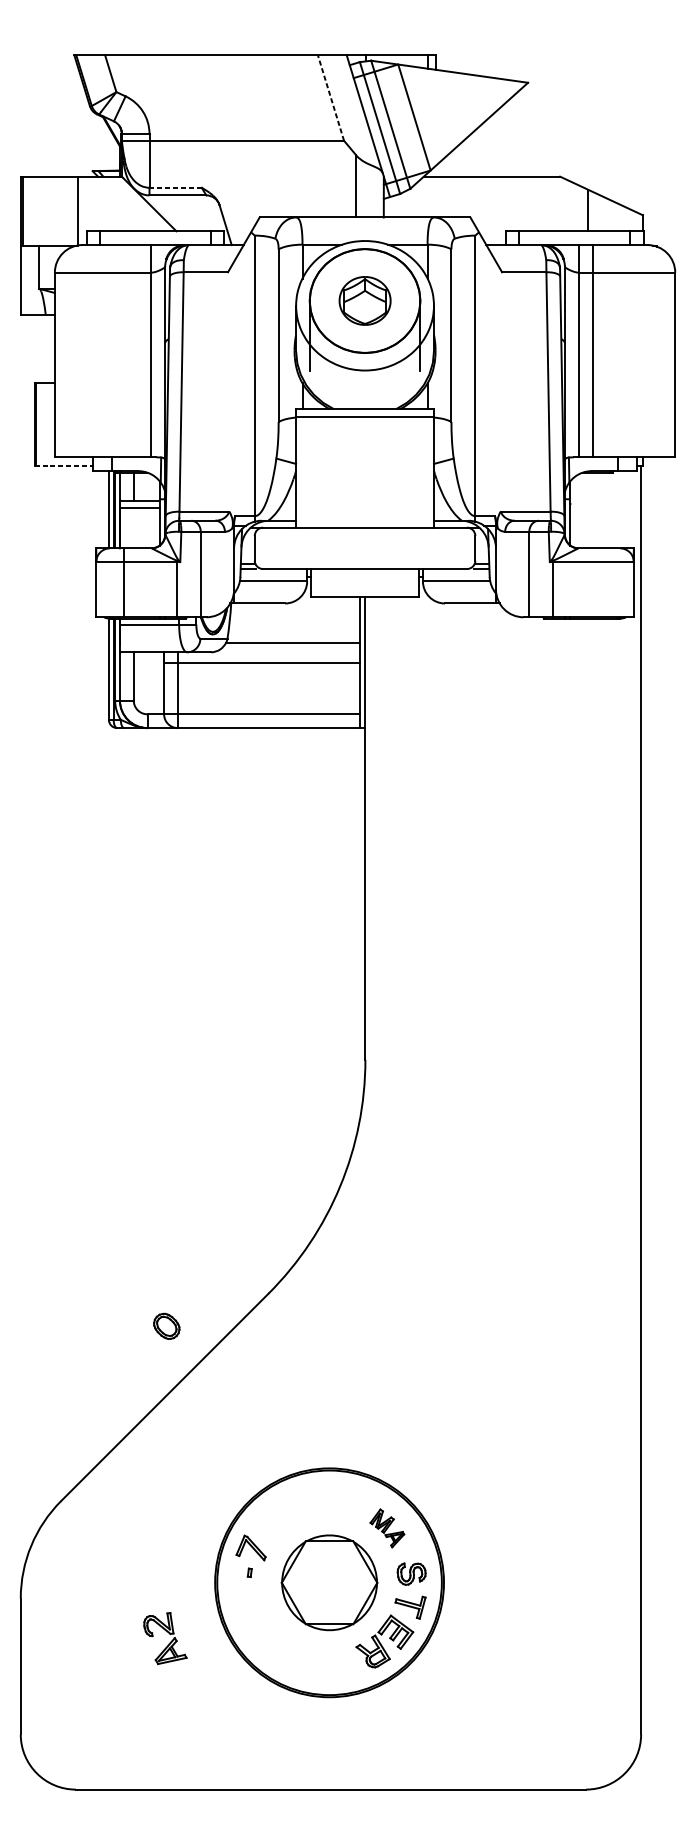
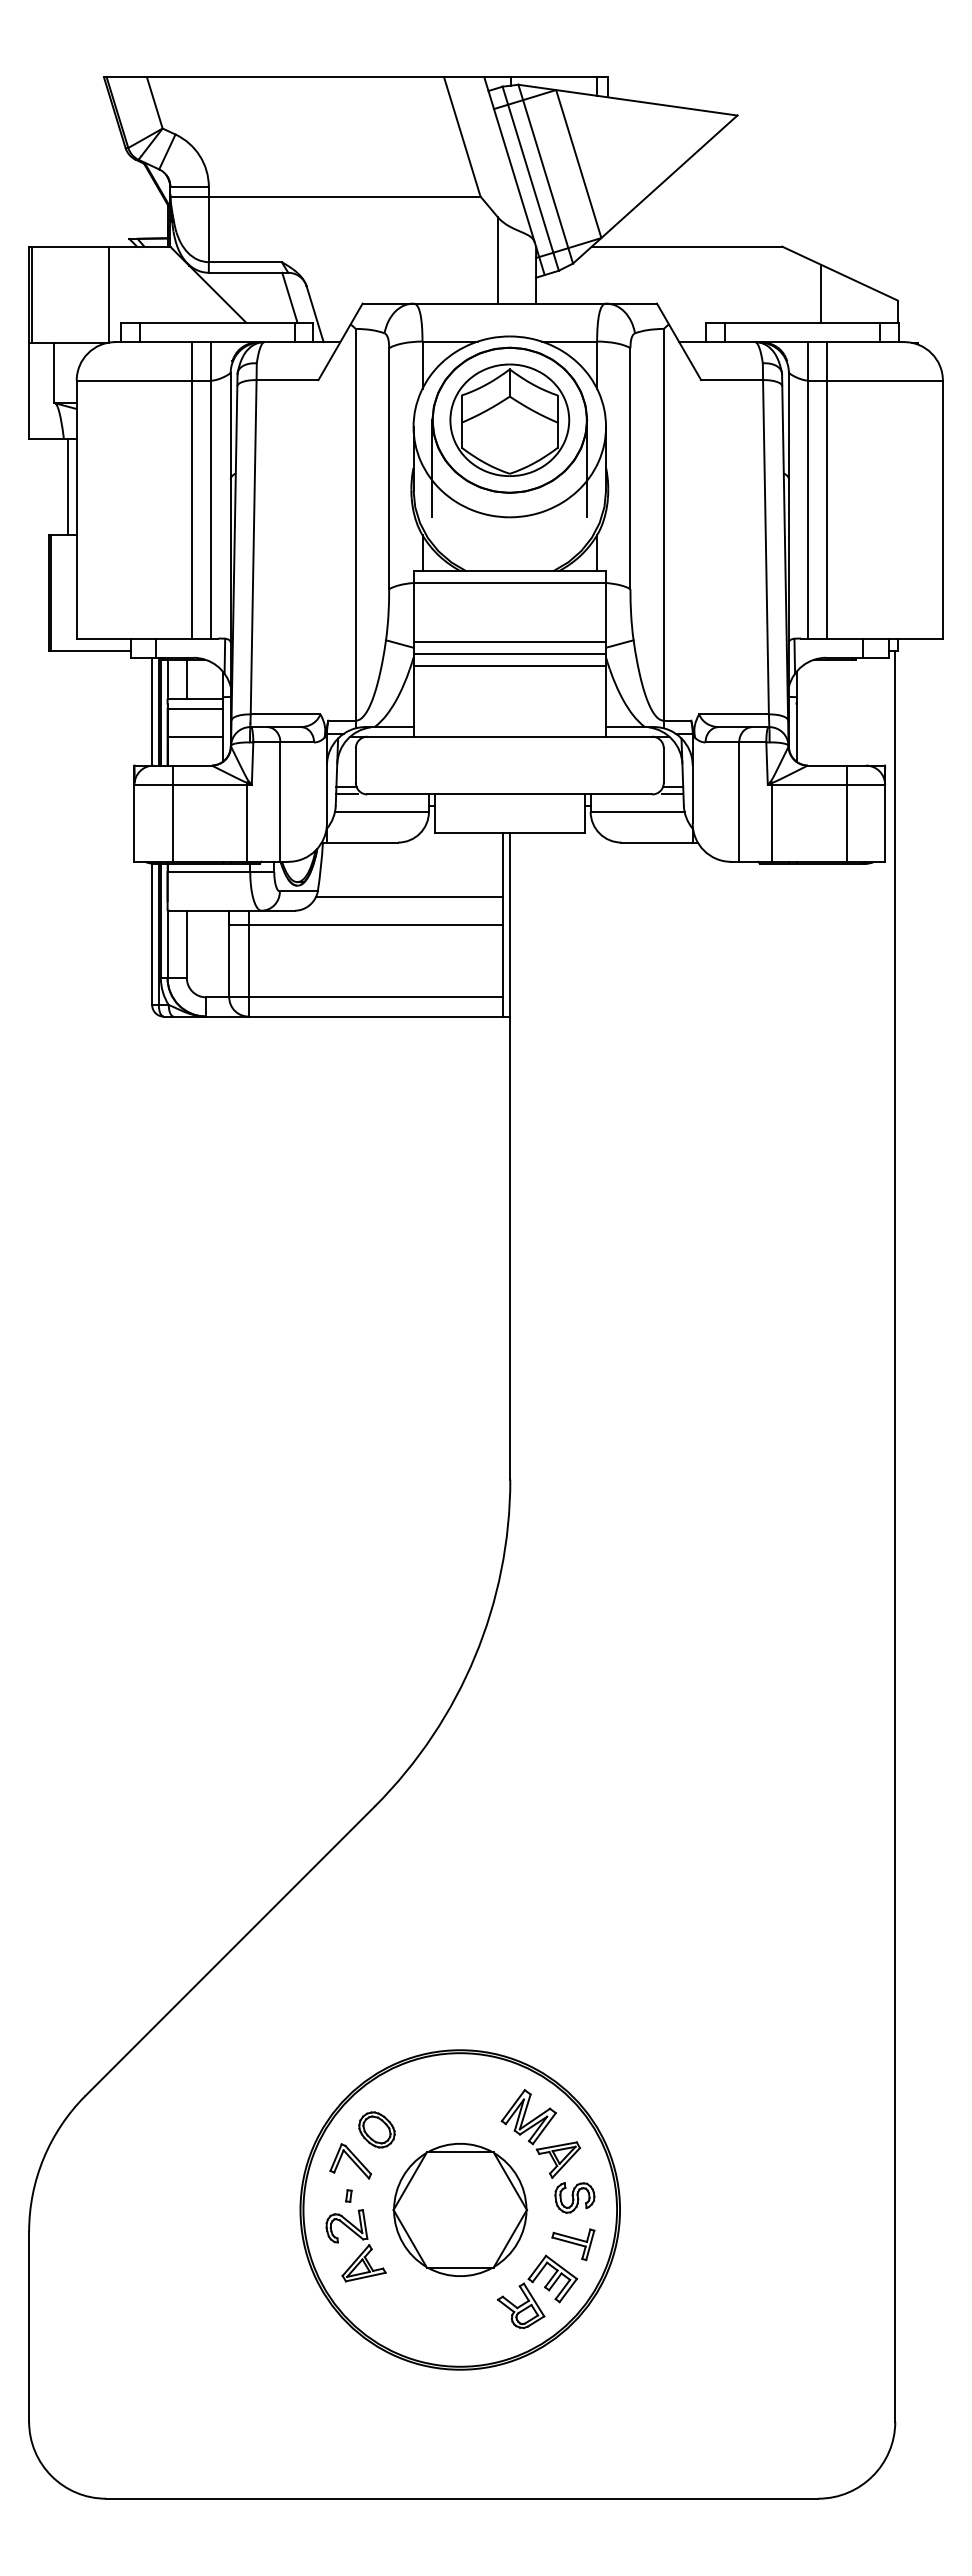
line: (331, 97) -> (462, 136), dashed -> solid
line: (175, 188) -> (244, 262), dashed -> solid
line: (207, 213) -> (289, 297), added
part: (364, 300) -> (509, 419), size x1.67
line: (48, 349) -> (67, 487), added
line: (137, 351) -> (192, 490), added
line: (364, 460) -> (509, 642), added
line: (64, 465) -> (90, 650), dashed -> solid
line: (364, 468) -> (509, 653), added
line: (364, 476) -> (509, 665), added
line: (139, 528) -> (195, 737), added
line: (606, 582) -> (846, 813), added
part: (166, 1326) -> (376, 2129), moved
part: (387, 1528) -> (540, 2133), size x1.67
part: (169, 1634) -> (361, 2239), moved

